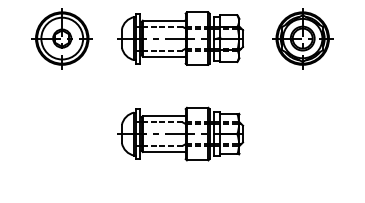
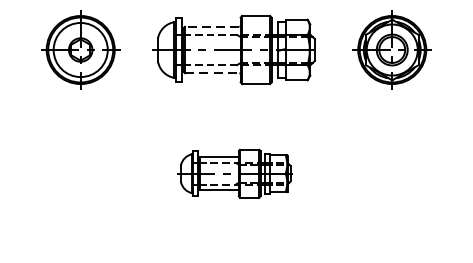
line: (163, 20) -> (211, 26), solid -> dashed
line: (164, 56) -> (213, 73), solid -> dashed
part: (180, 133) -> (233, 172), size x0.7

